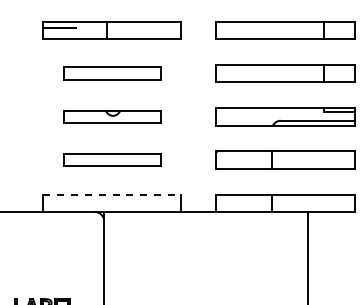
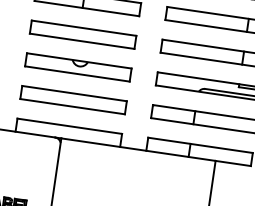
part: (111, 73) -> (82, 34), size x1.43
part: (111, 116) -> (77, 67), size x1.43
part: (111, 159) -> (73, 99), size x1.43
line: (112, 194) -> (70, 126), dashed -> solid

